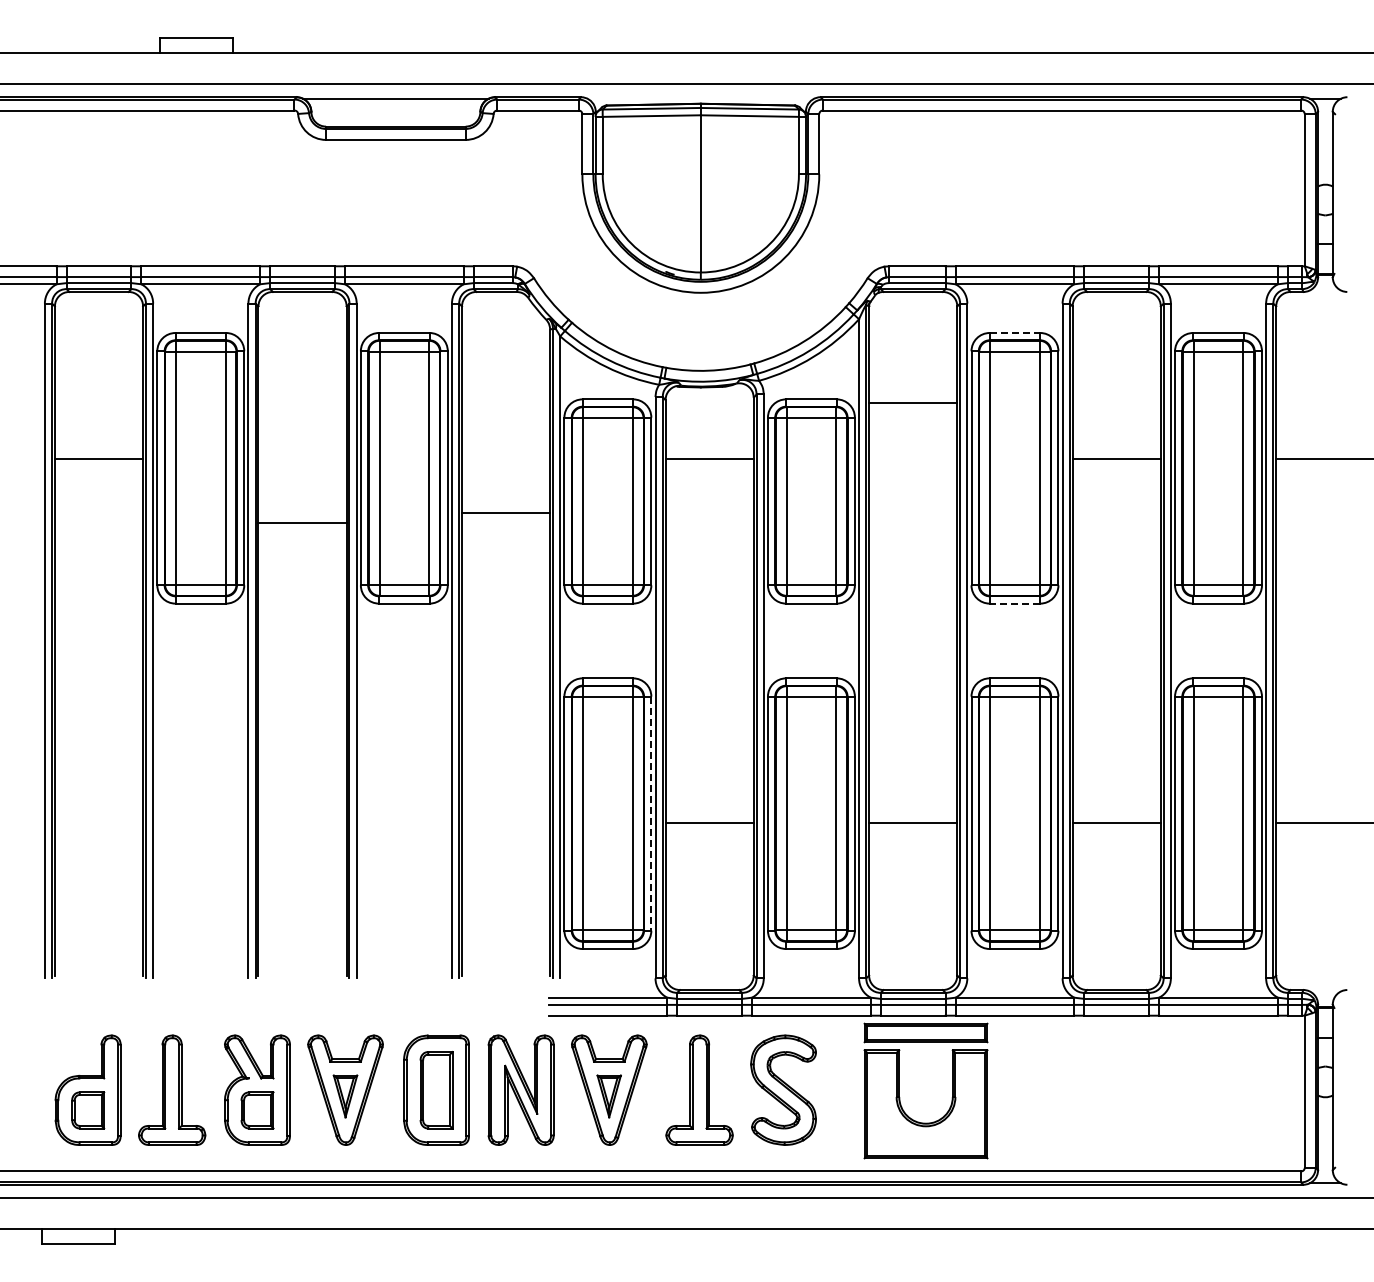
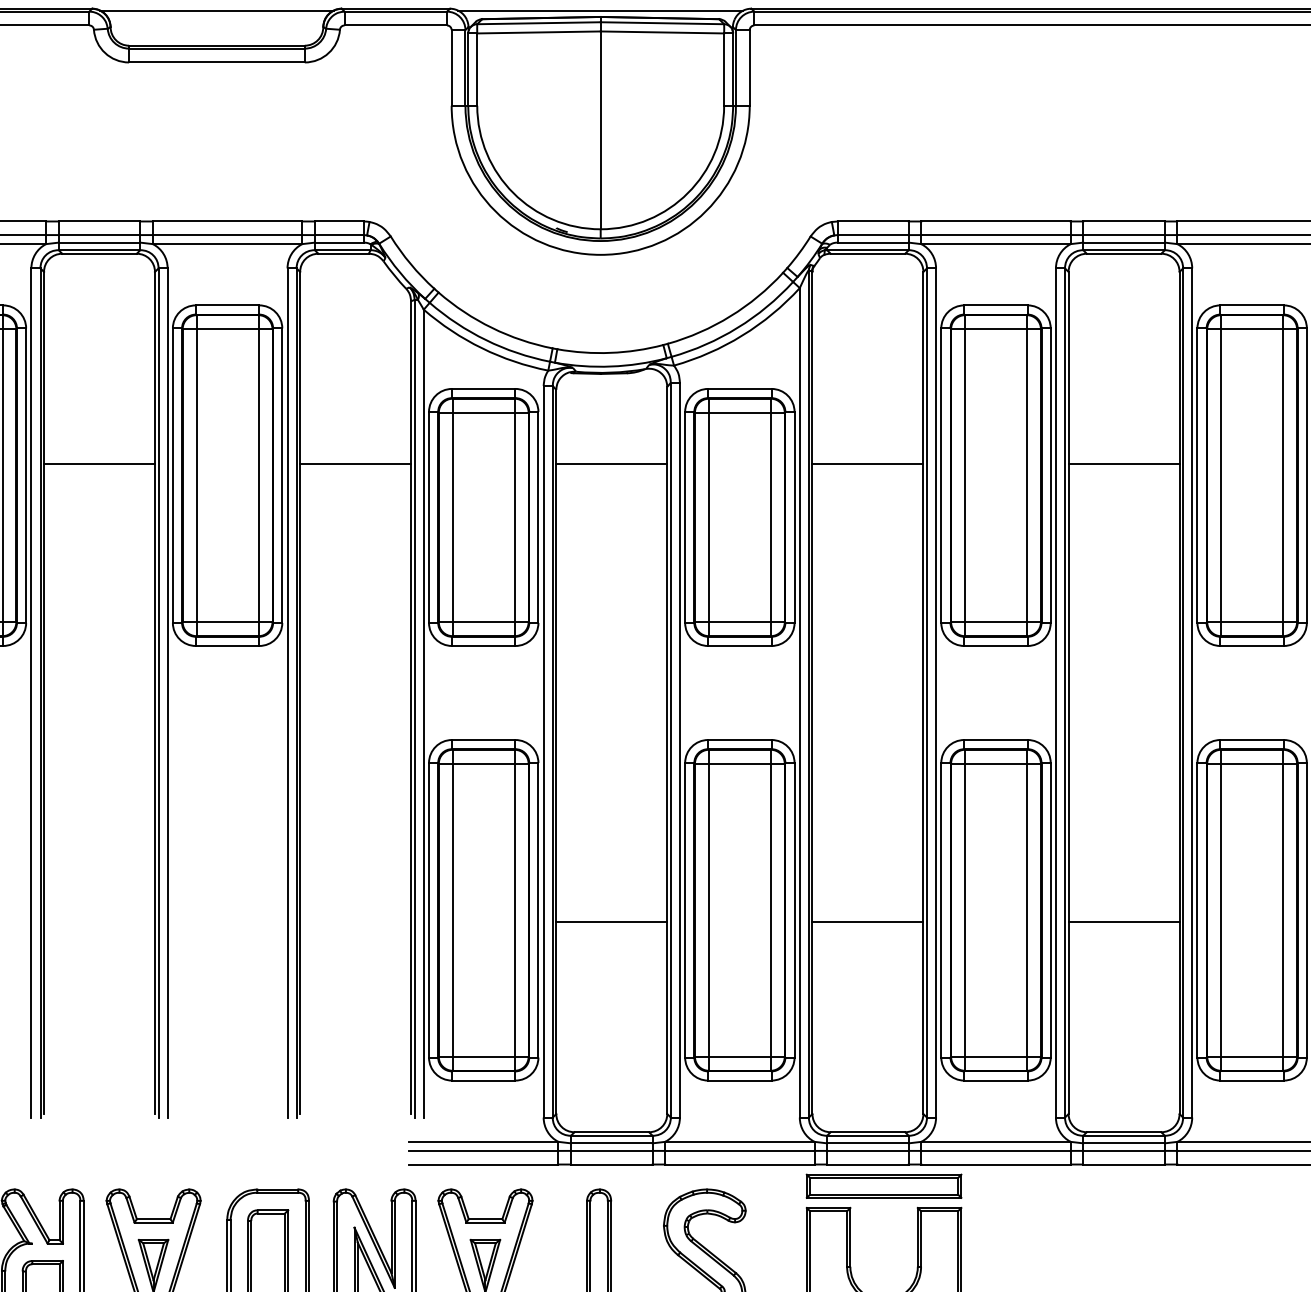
line: (700, 98) -> (600, 10), added
line: (1015, 332) -> (996, 304), dashed -> solid
line: (913, 402) -> (868, 463), moved
line: (506, 512) -> (356, 463), moved
line: (302, 522) -> (99, 463), moved
line: (1014, 603) -> (995, 645), dashed -> solid
line: (651, 814) -> (538, 911), dashed -> solid

